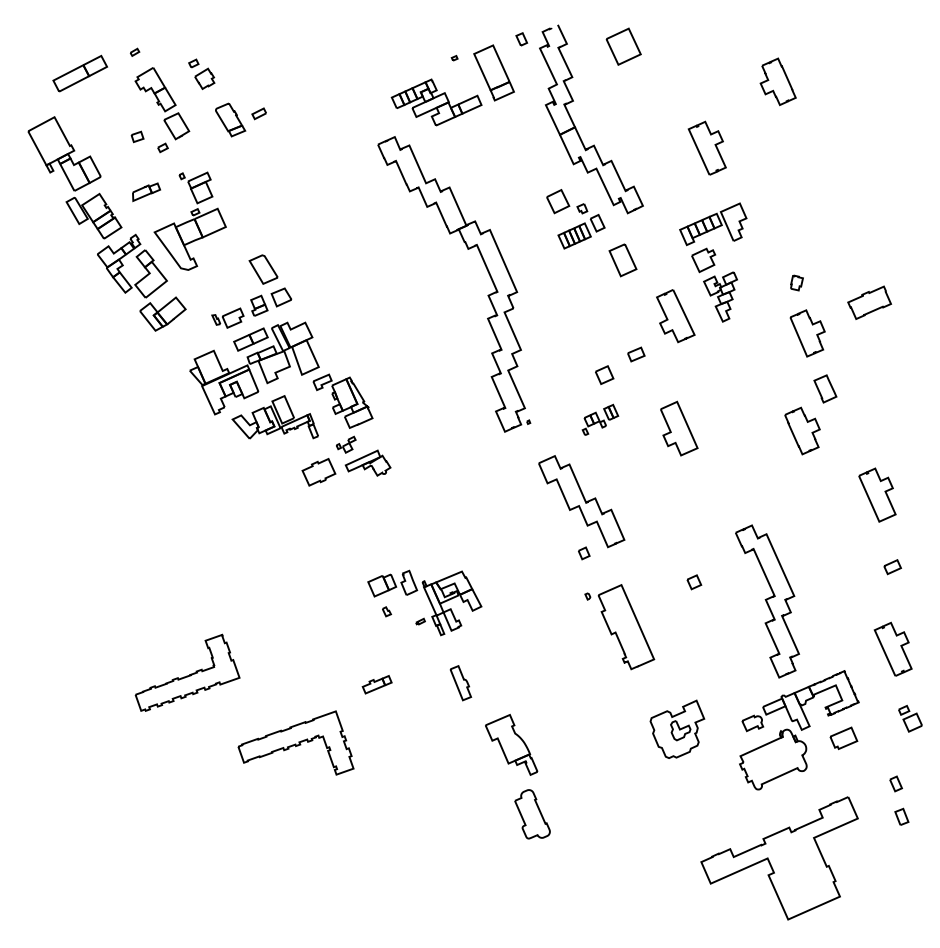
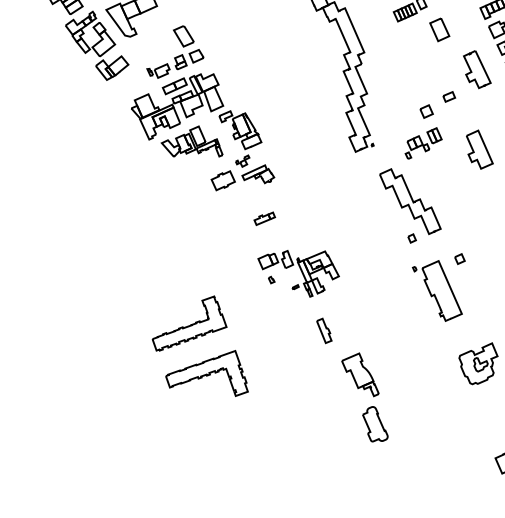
part: (600, 419) -> (423, 143), size x1.43
part: (694, 582) -> (460, 259), moved
part: (187, 672) -> (189, 323), moved
part: (376, 684) -> (264, 218), moved

